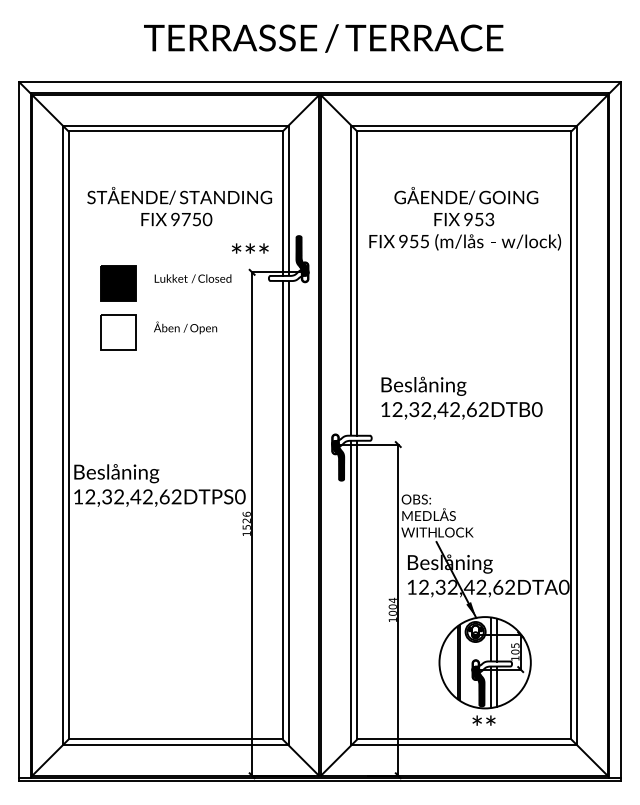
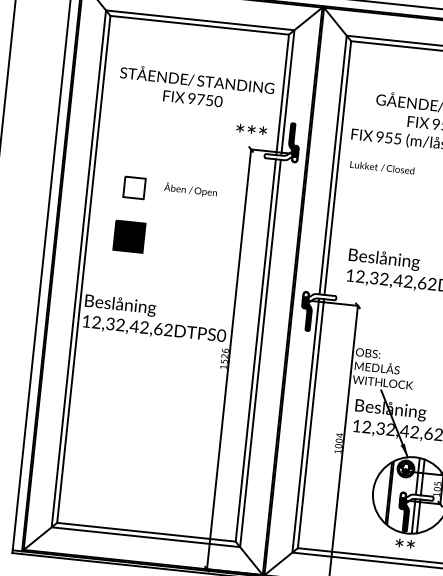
text: (192, 278) -> (381, 167), moved
part: (118, 283) -> (129, 237), moved
part: (118, 332) -> (134, 187), size x0.7

